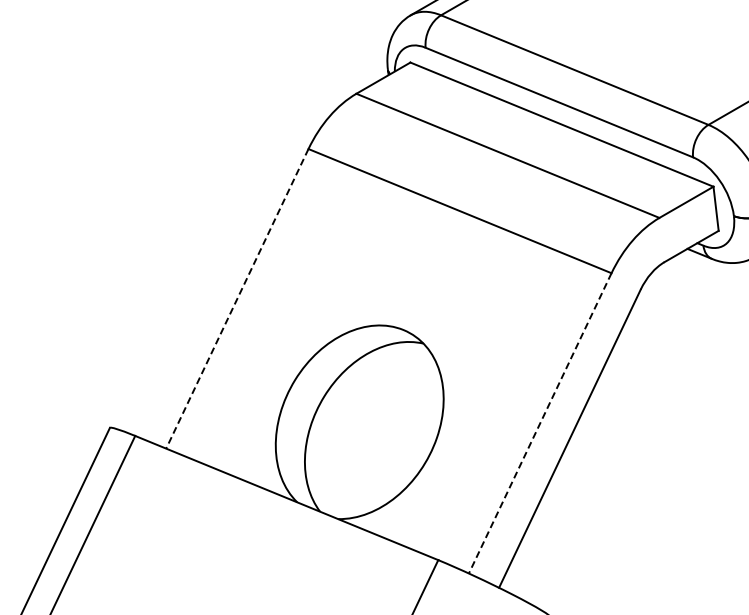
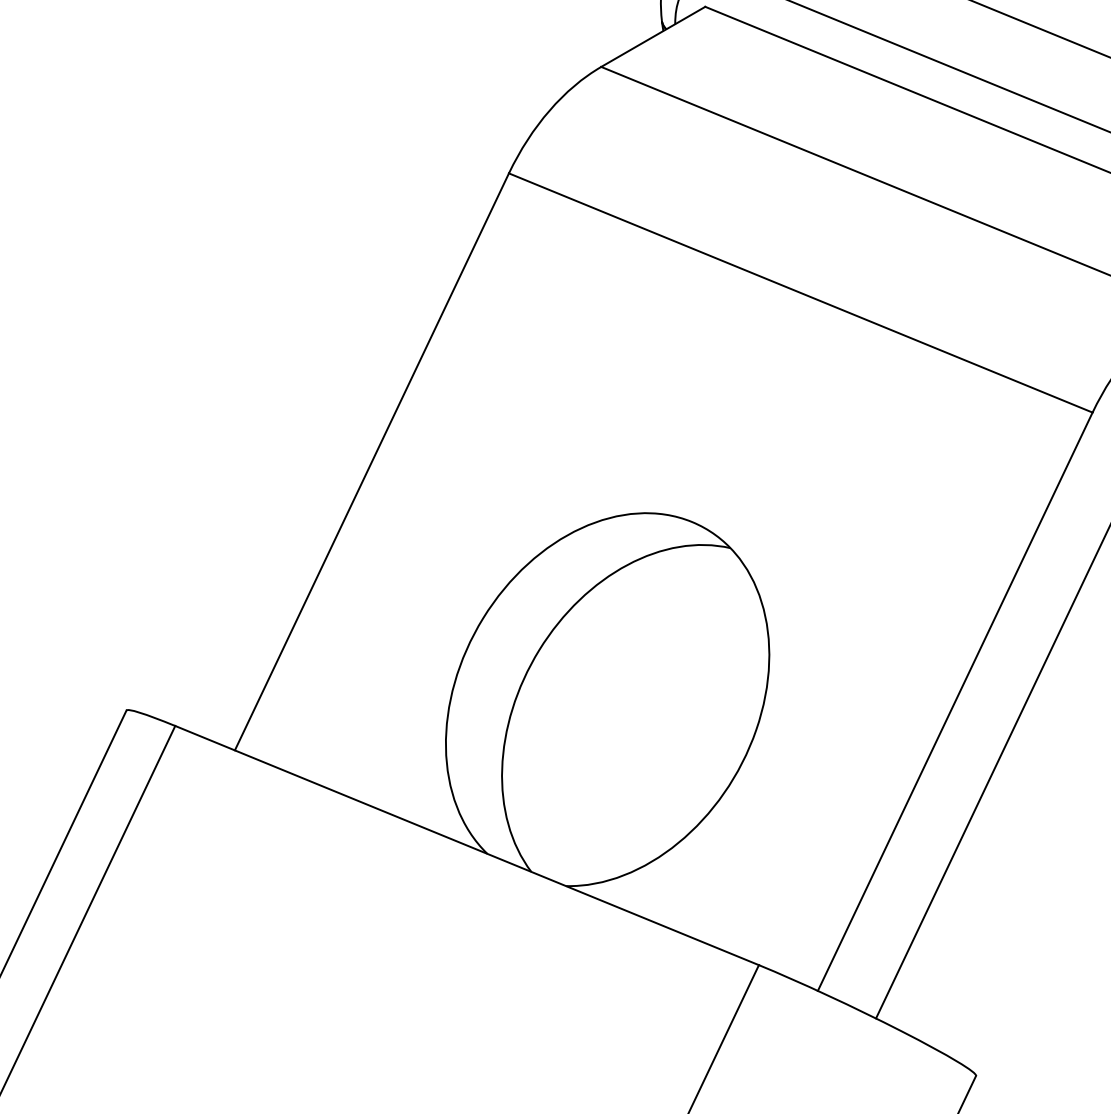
line: (237, 298) -> (372, 461), dashed -> solid
line: (540, 423) -> (955, 701), dashed -> solid

